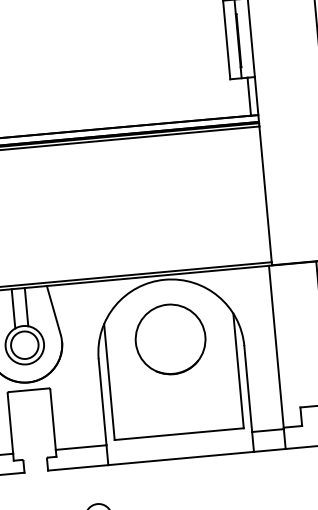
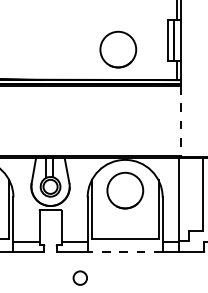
part: (132, 66) -> (118, 49), added
line: (265, 193) -> (180, 120), solid -> dashed
line: (181, 459) -> (125, 252), solid -> dashed

